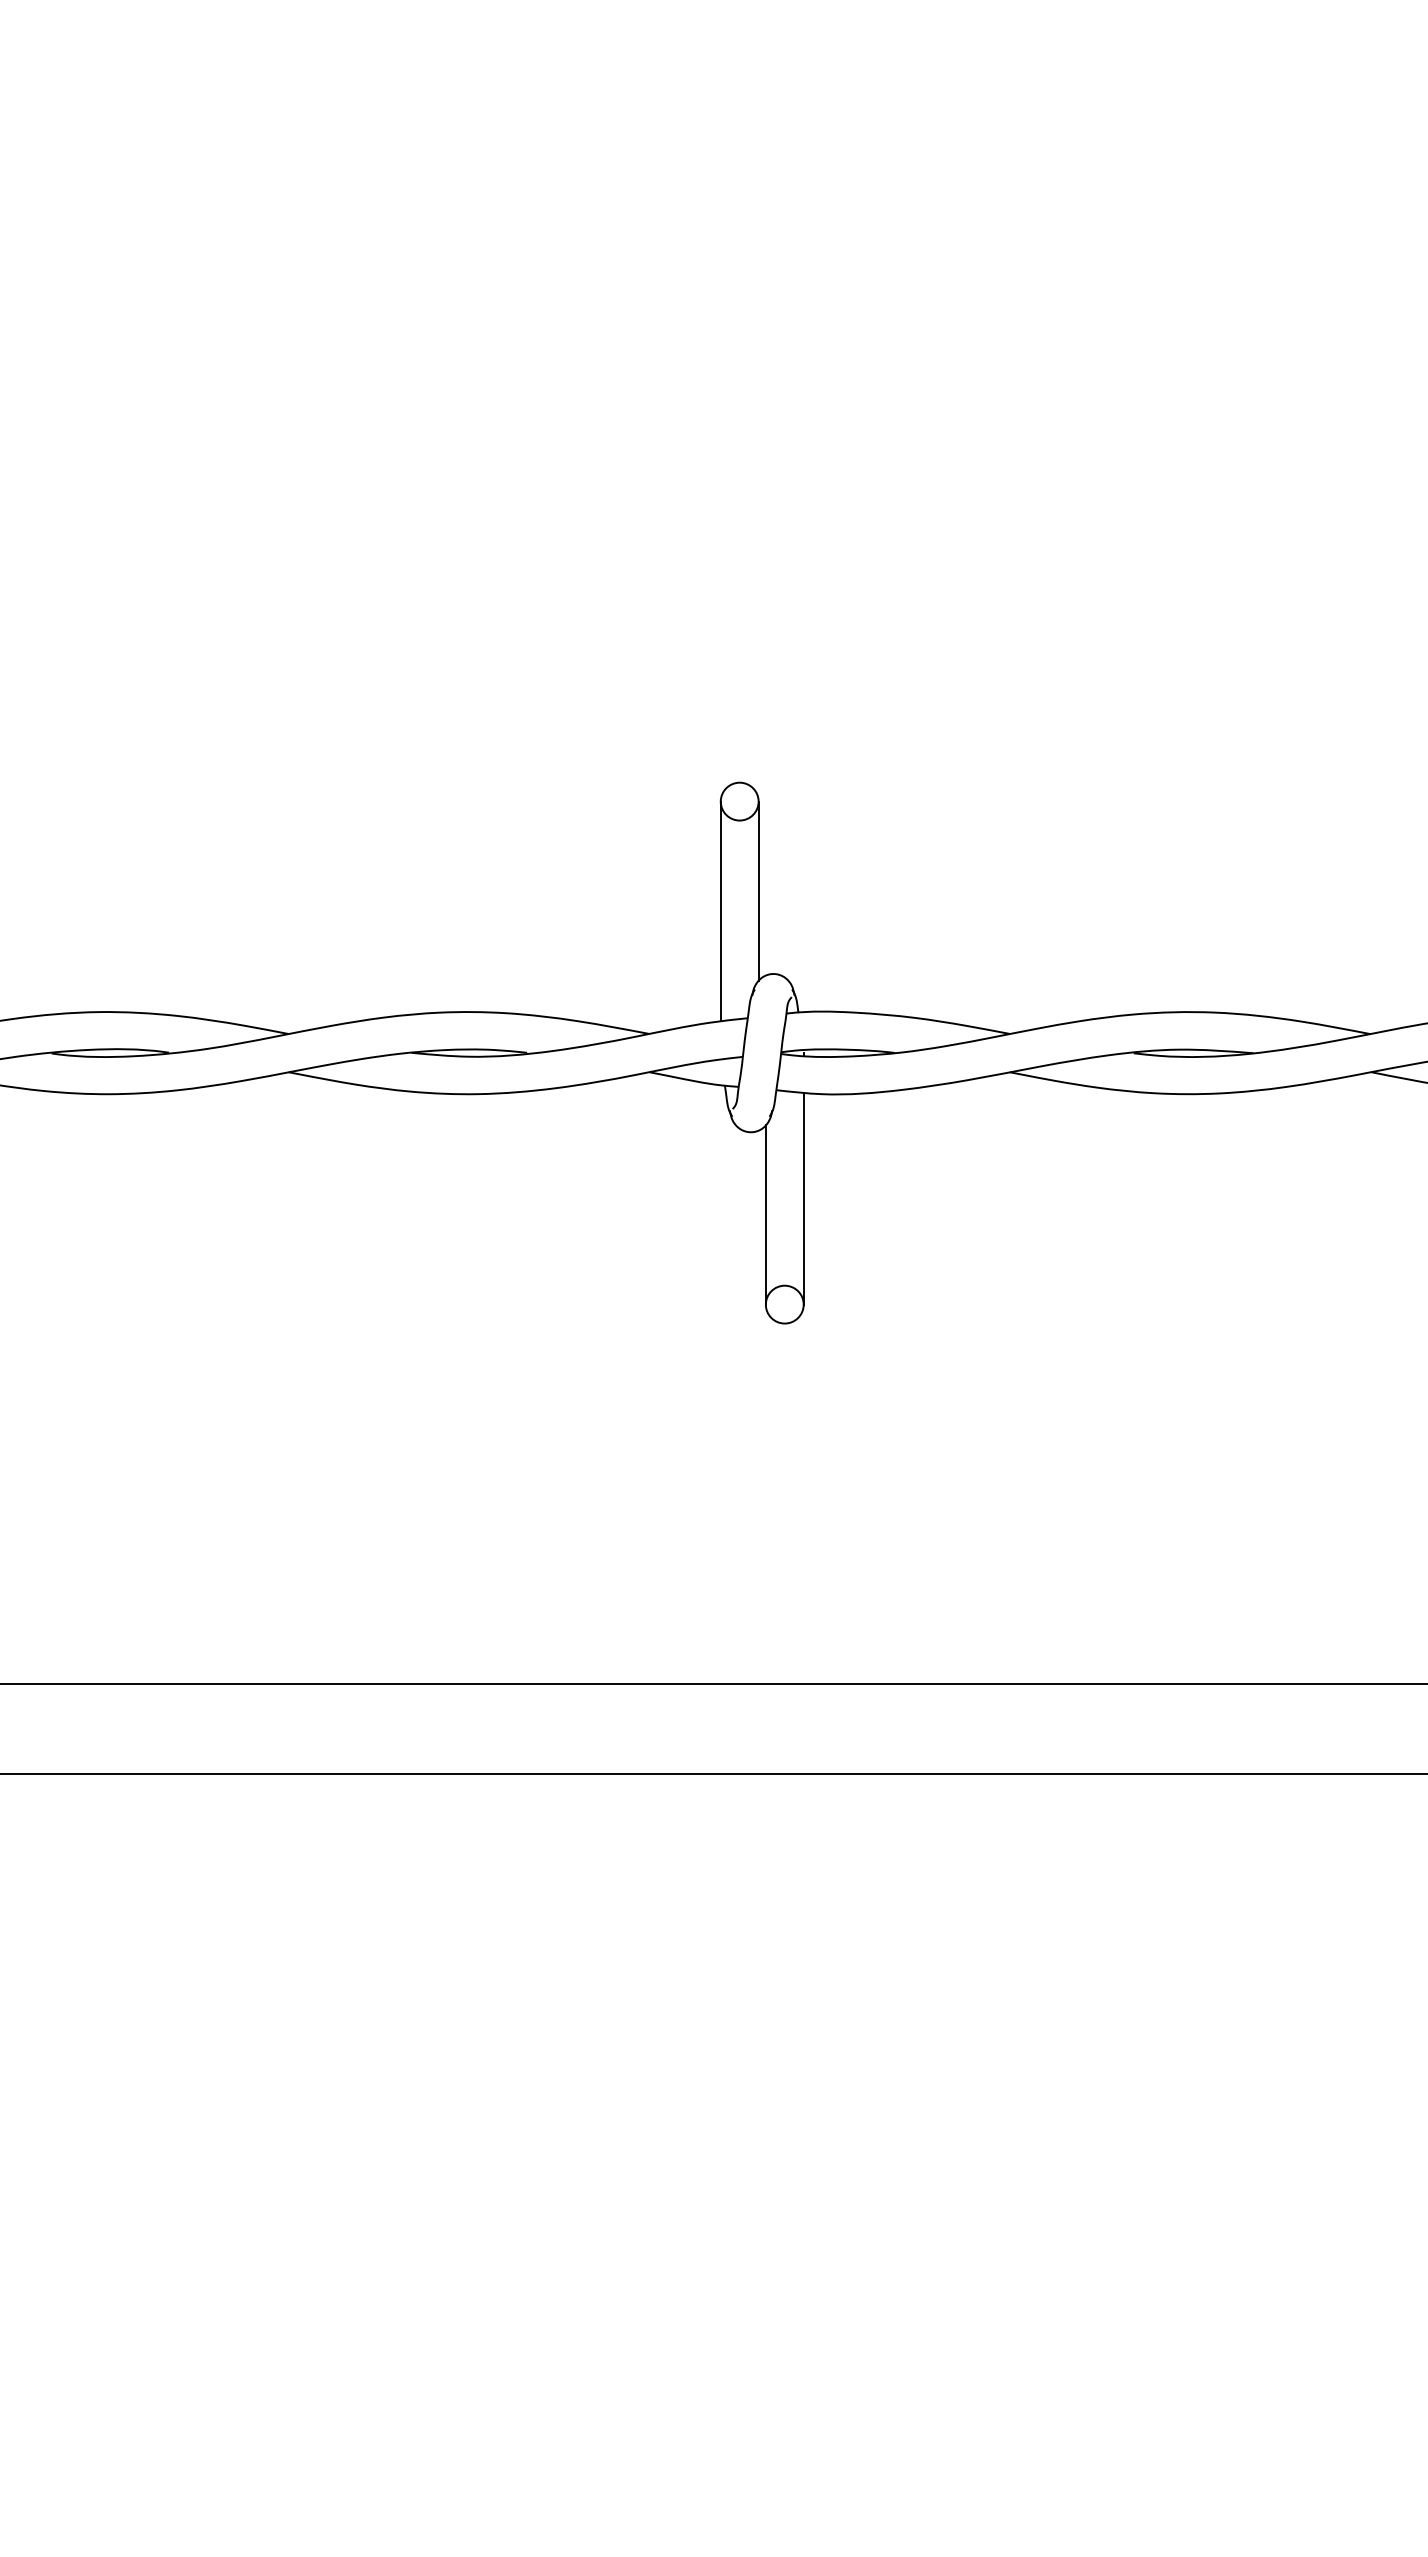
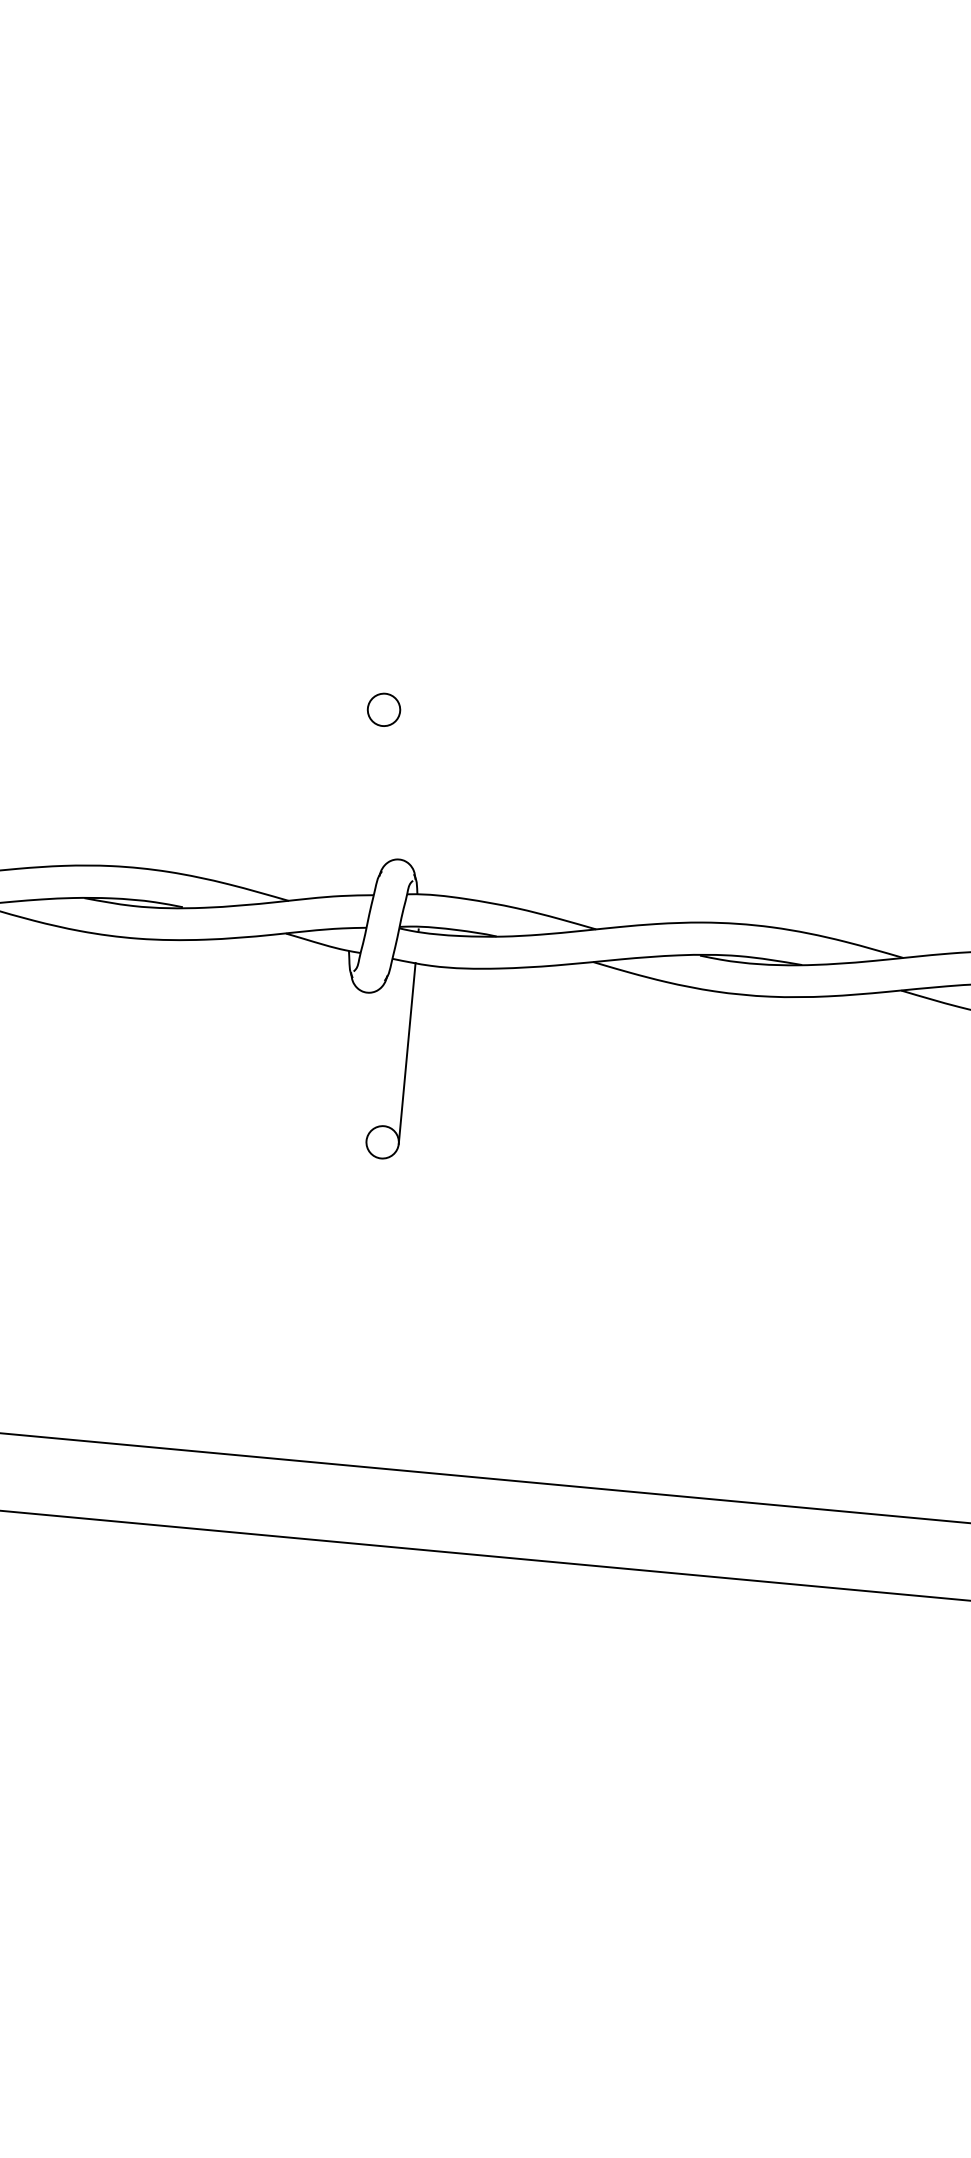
line: (758, 890) -> (393, 787), removed
line: (720, 911) -> (358, 802), removed
line: (765, 1214) -> (373, 1063), removed

